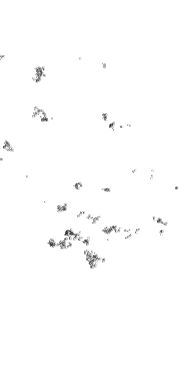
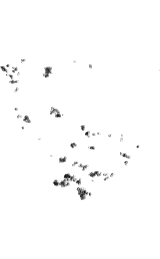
part: (41, 114) -> (56, 112), moved
part: (115, 122) -> (89, 131), moved
part: (159, 225) -> (124, 158), moved

